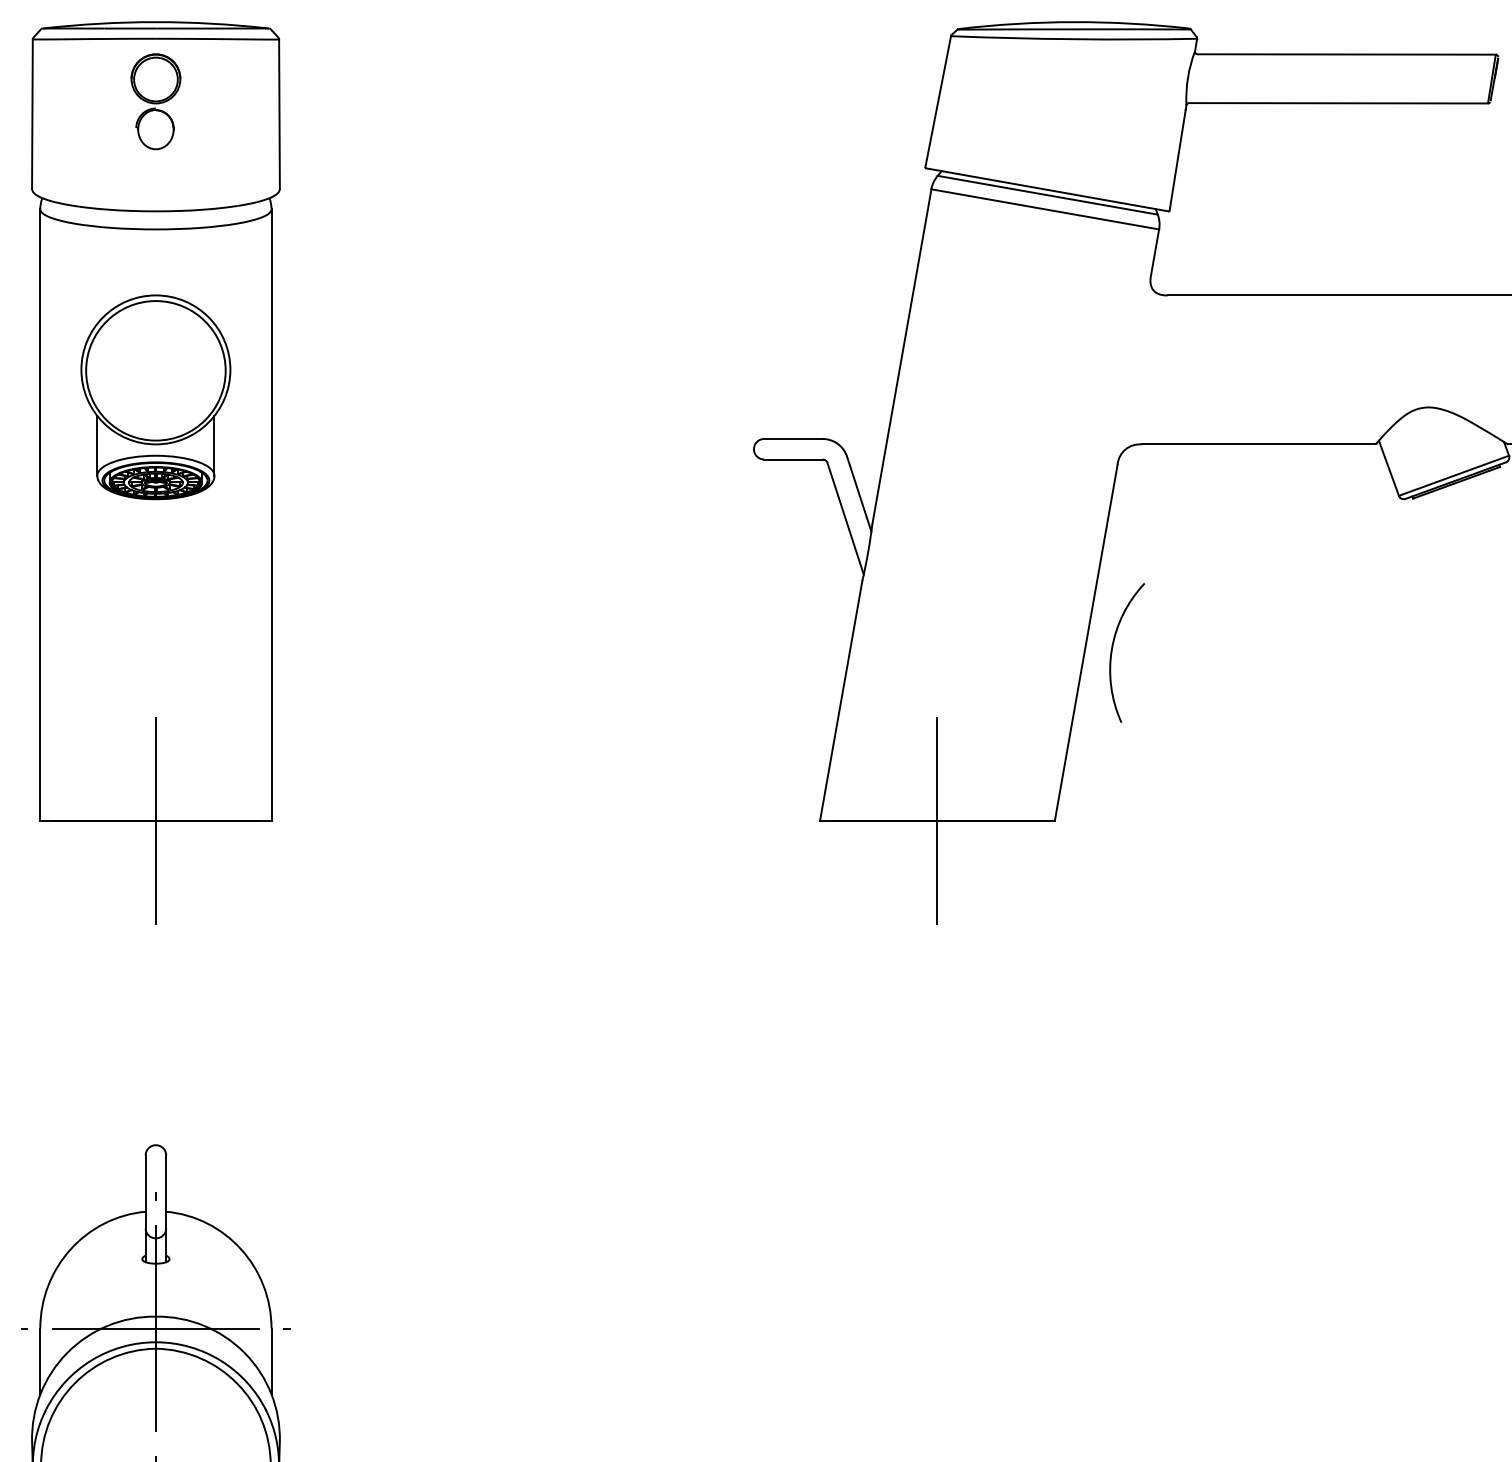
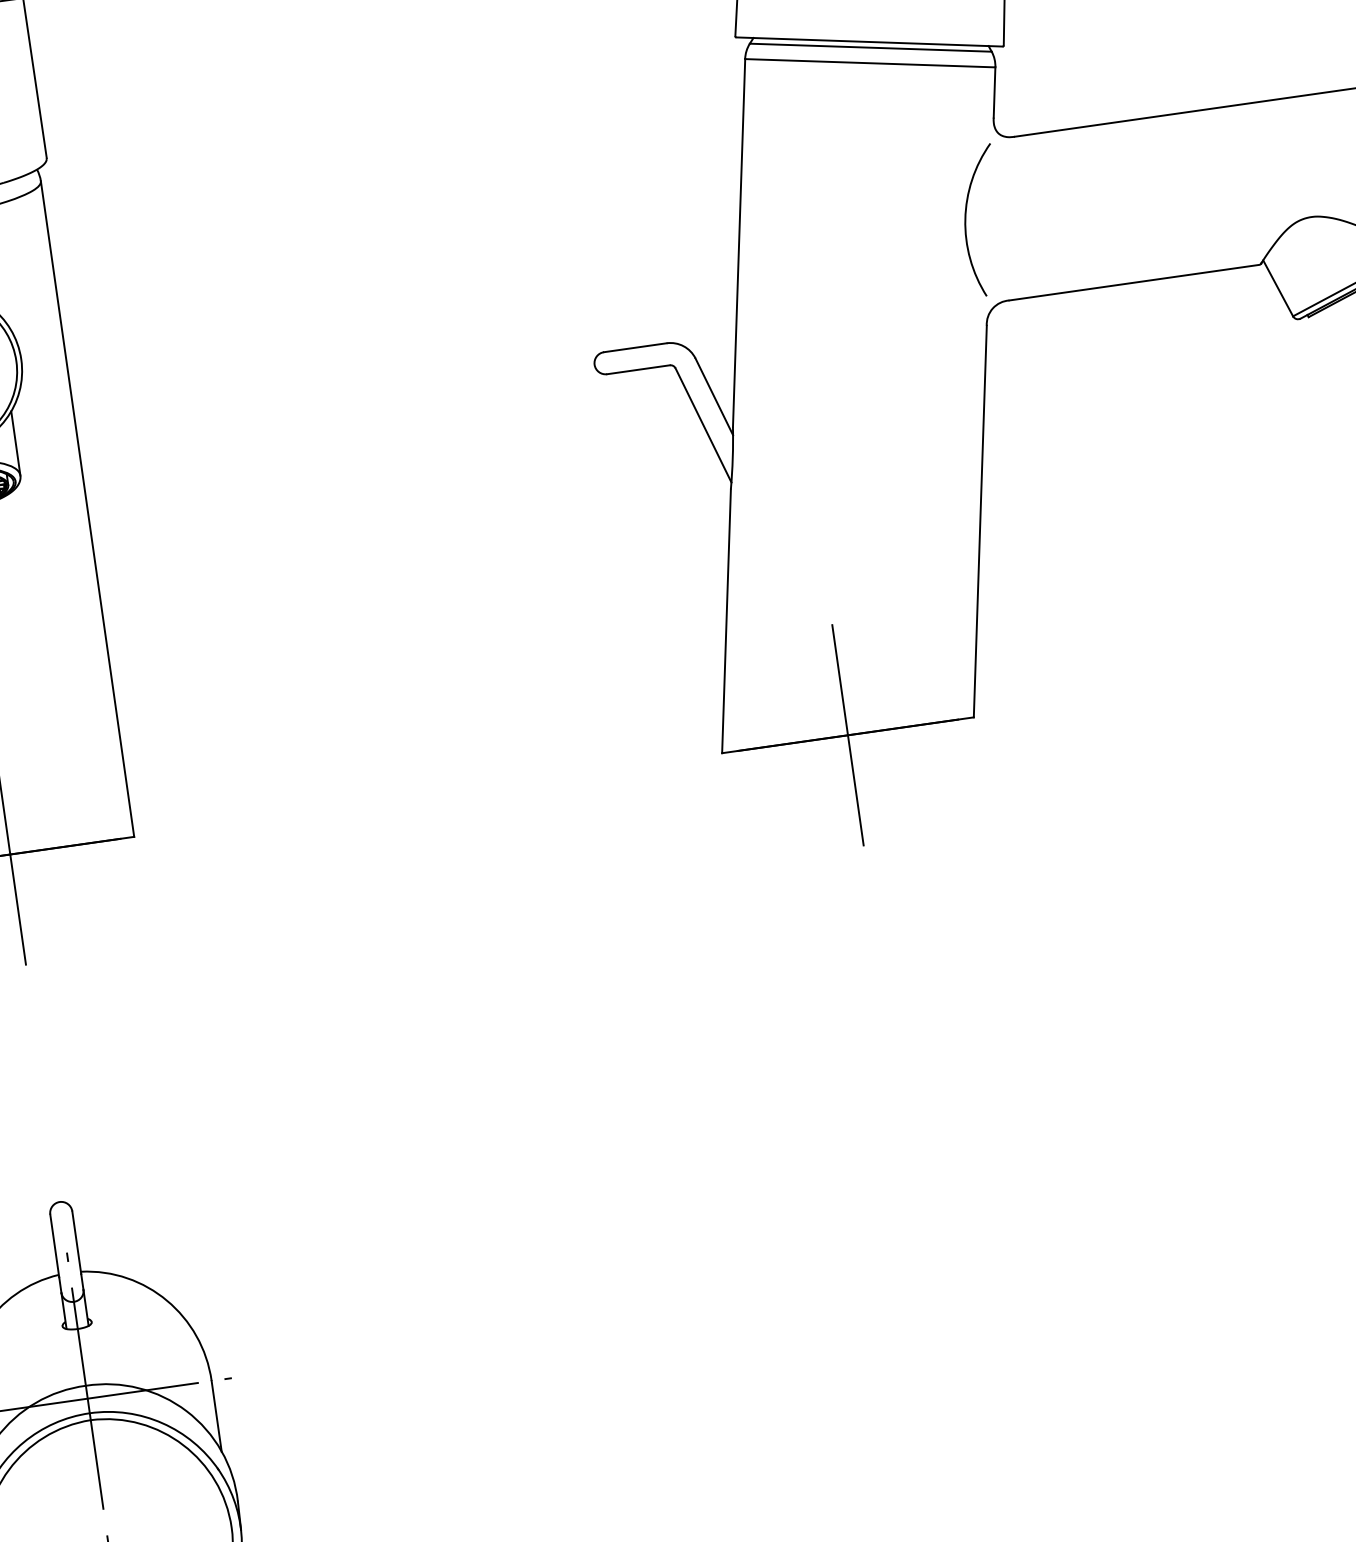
arc: (1113, 647) -> (966, 216), moved

